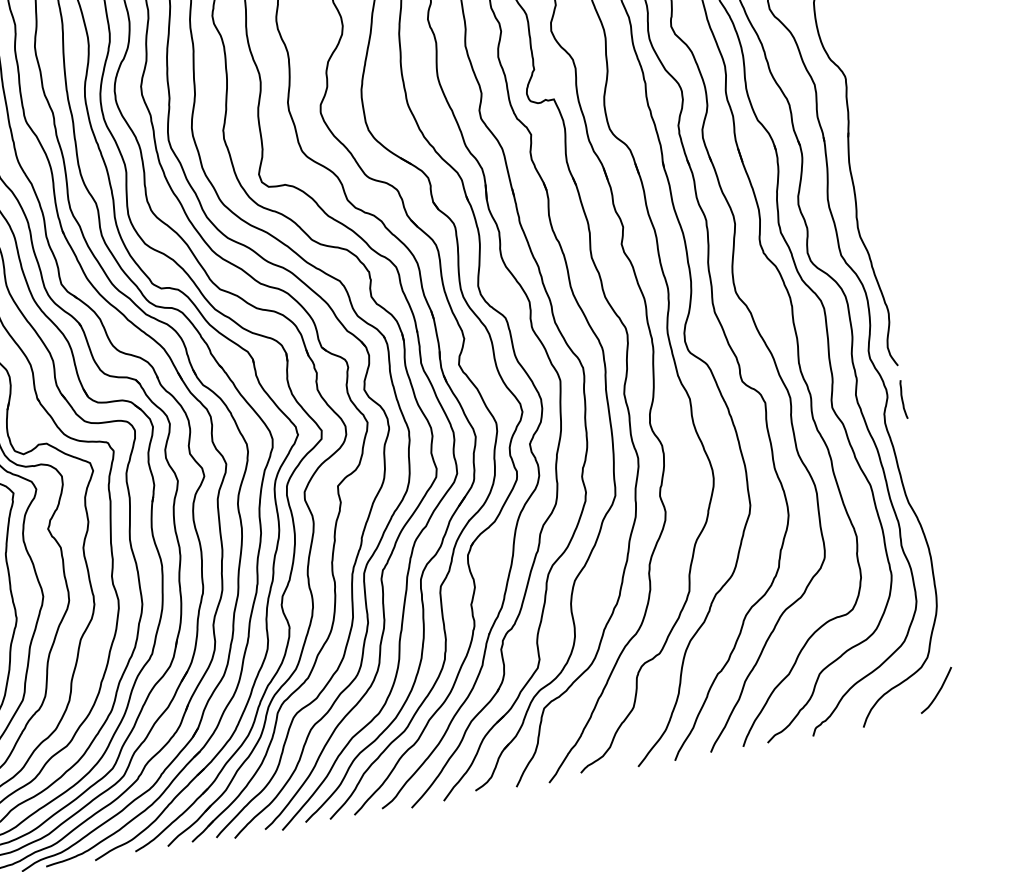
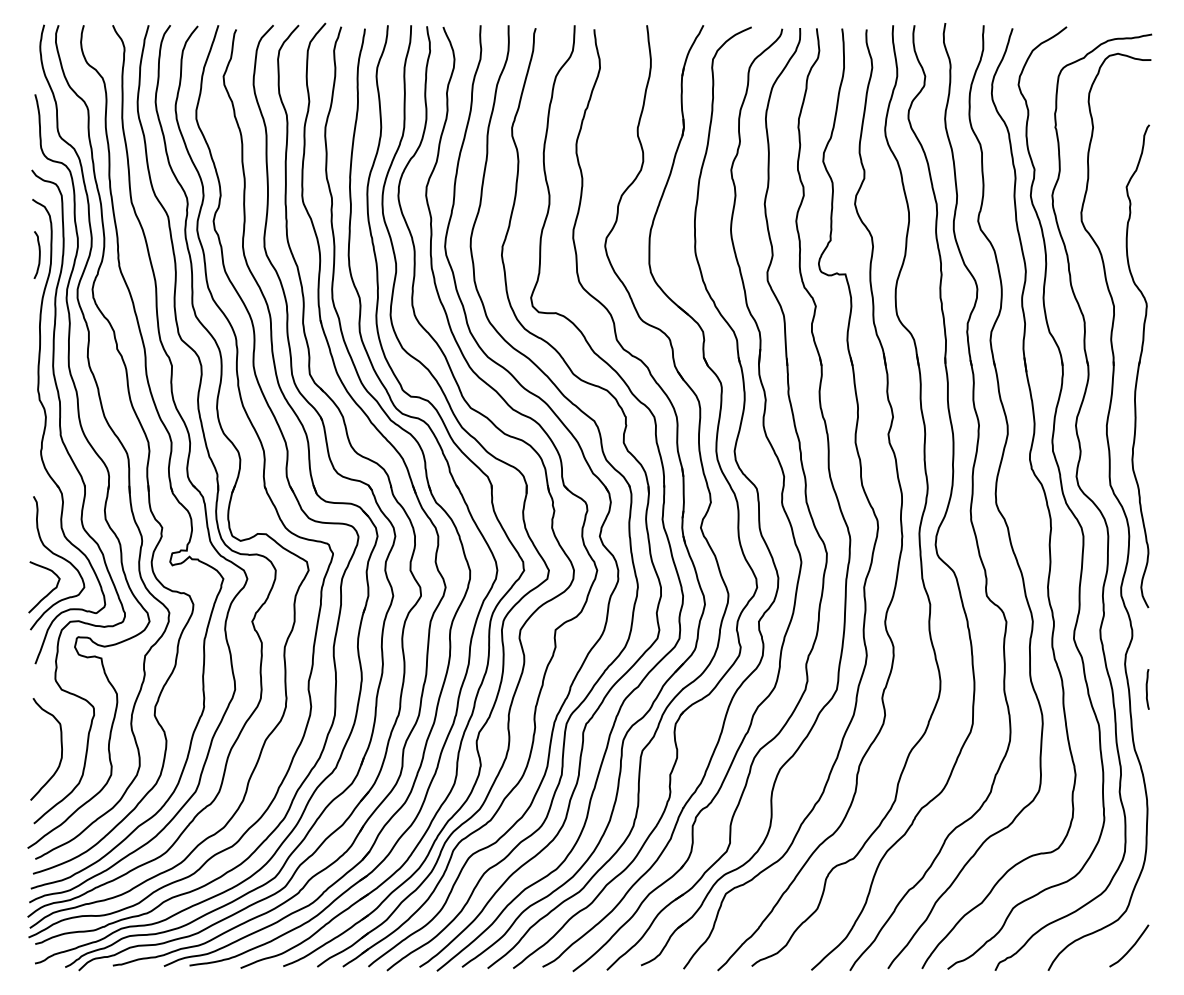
curve: (903, 399) -> (1147, 689), moved

